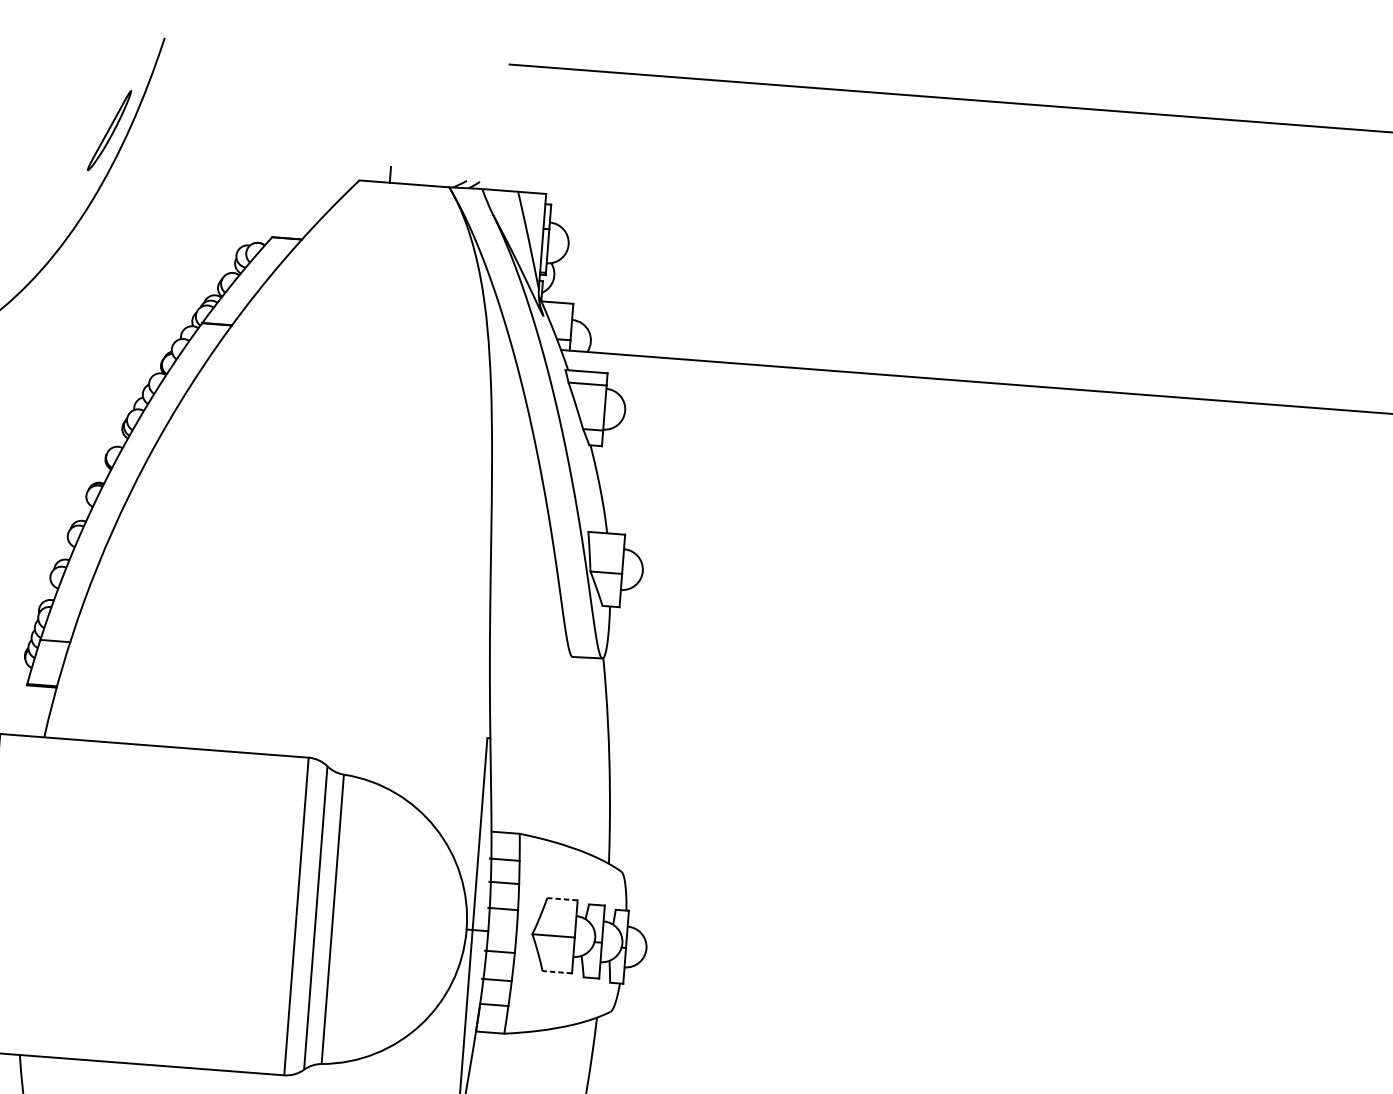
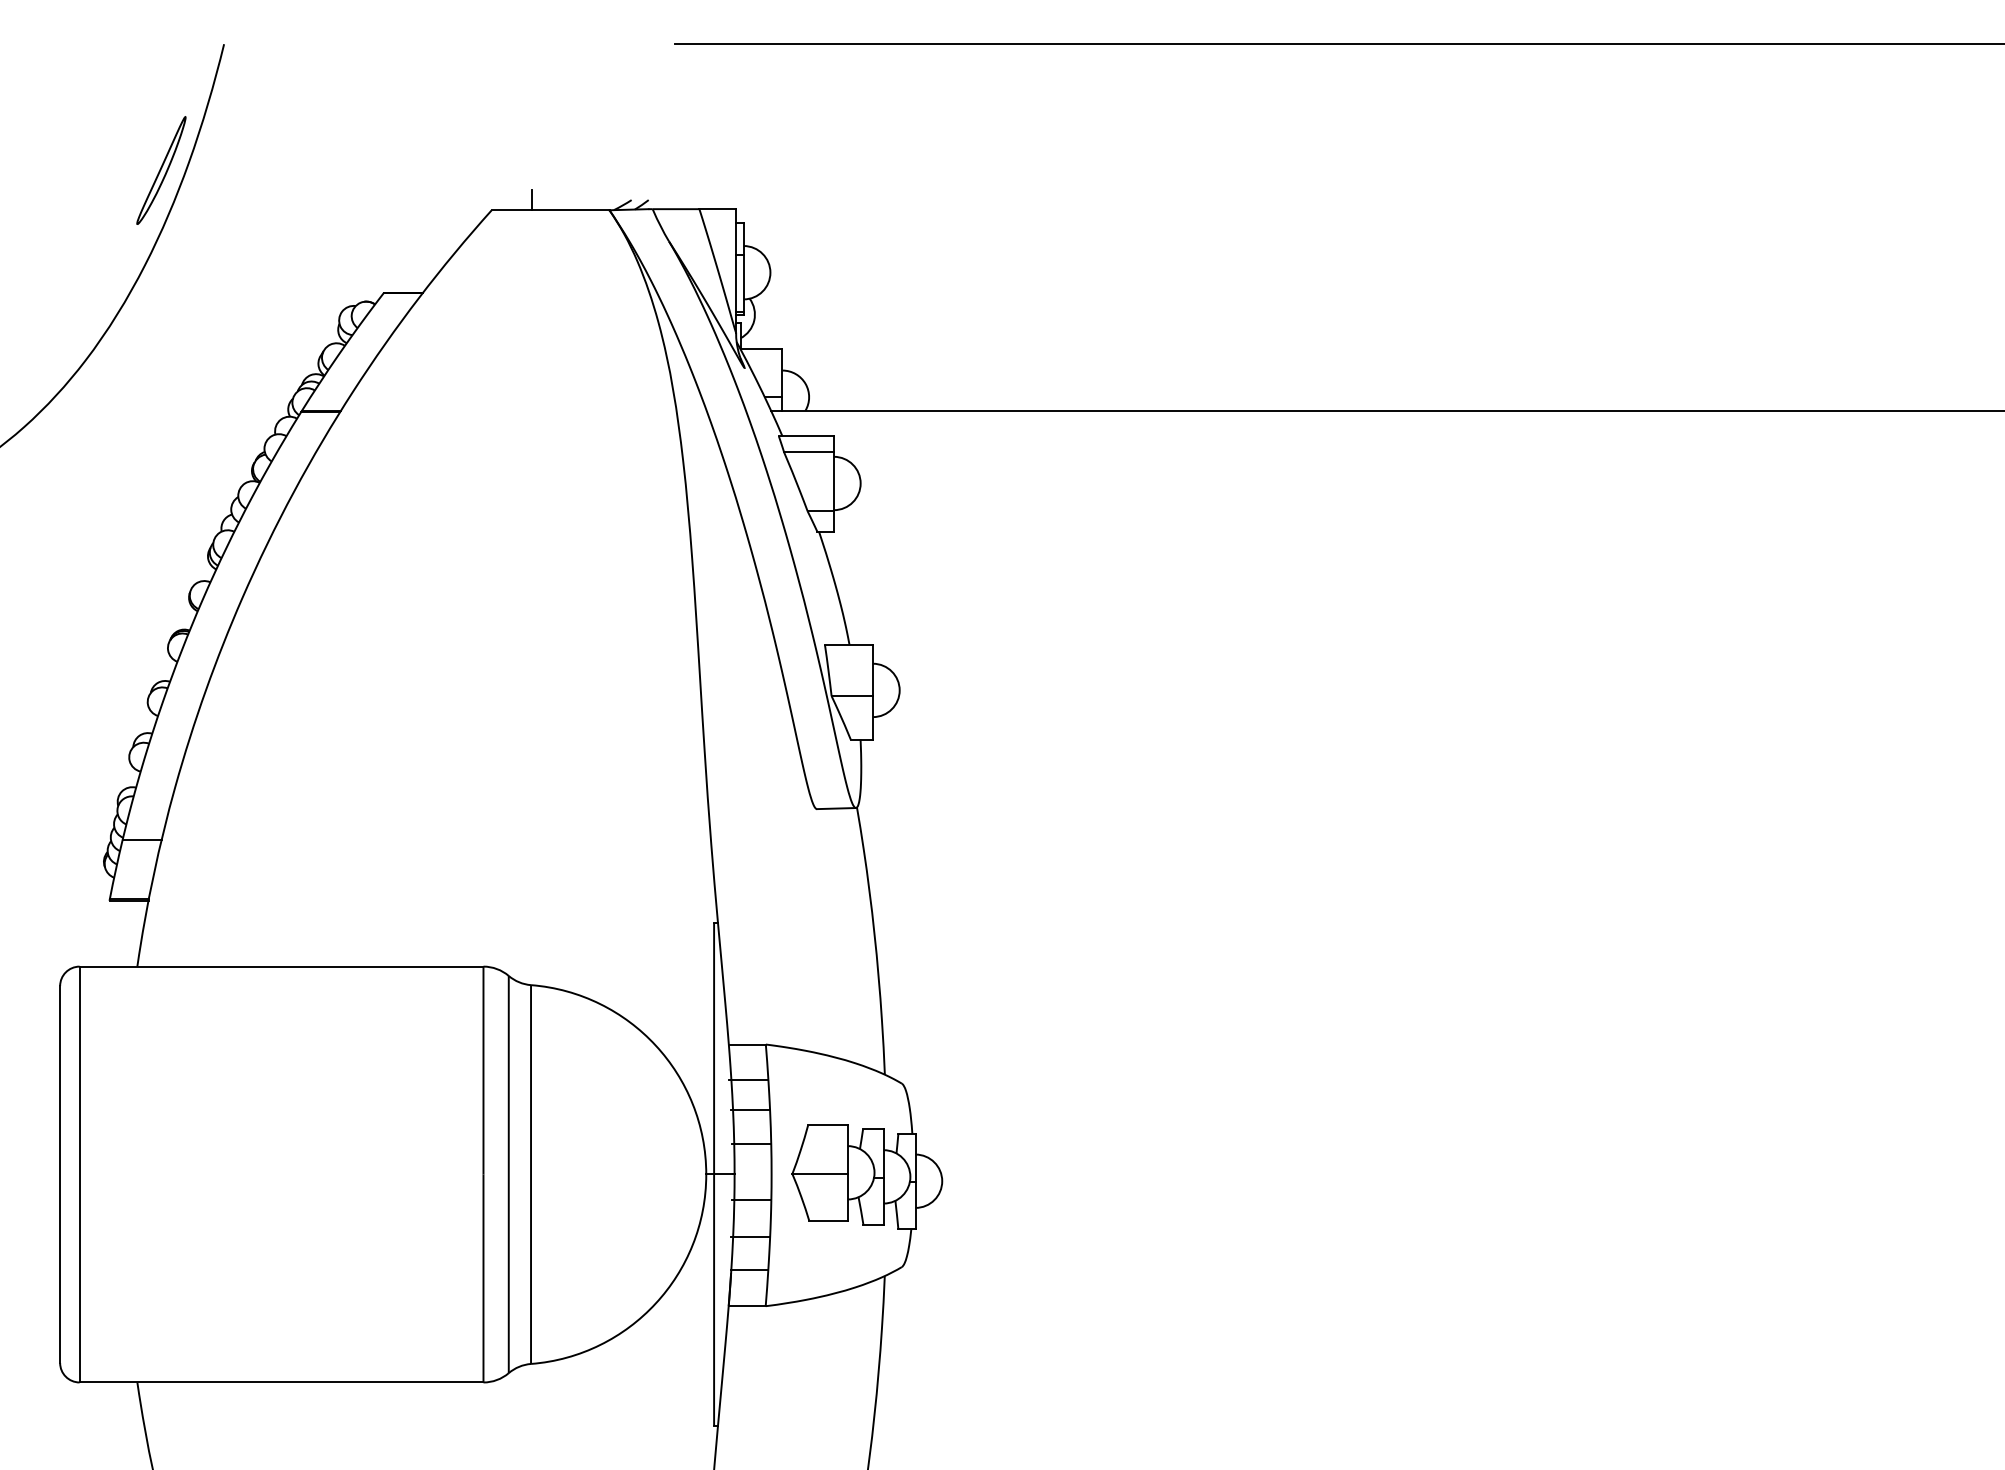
line: (562, 899) -> (827, 1125), dashed -> solid
line: (557, 971) -> (828, 1220), dashed -> solid

